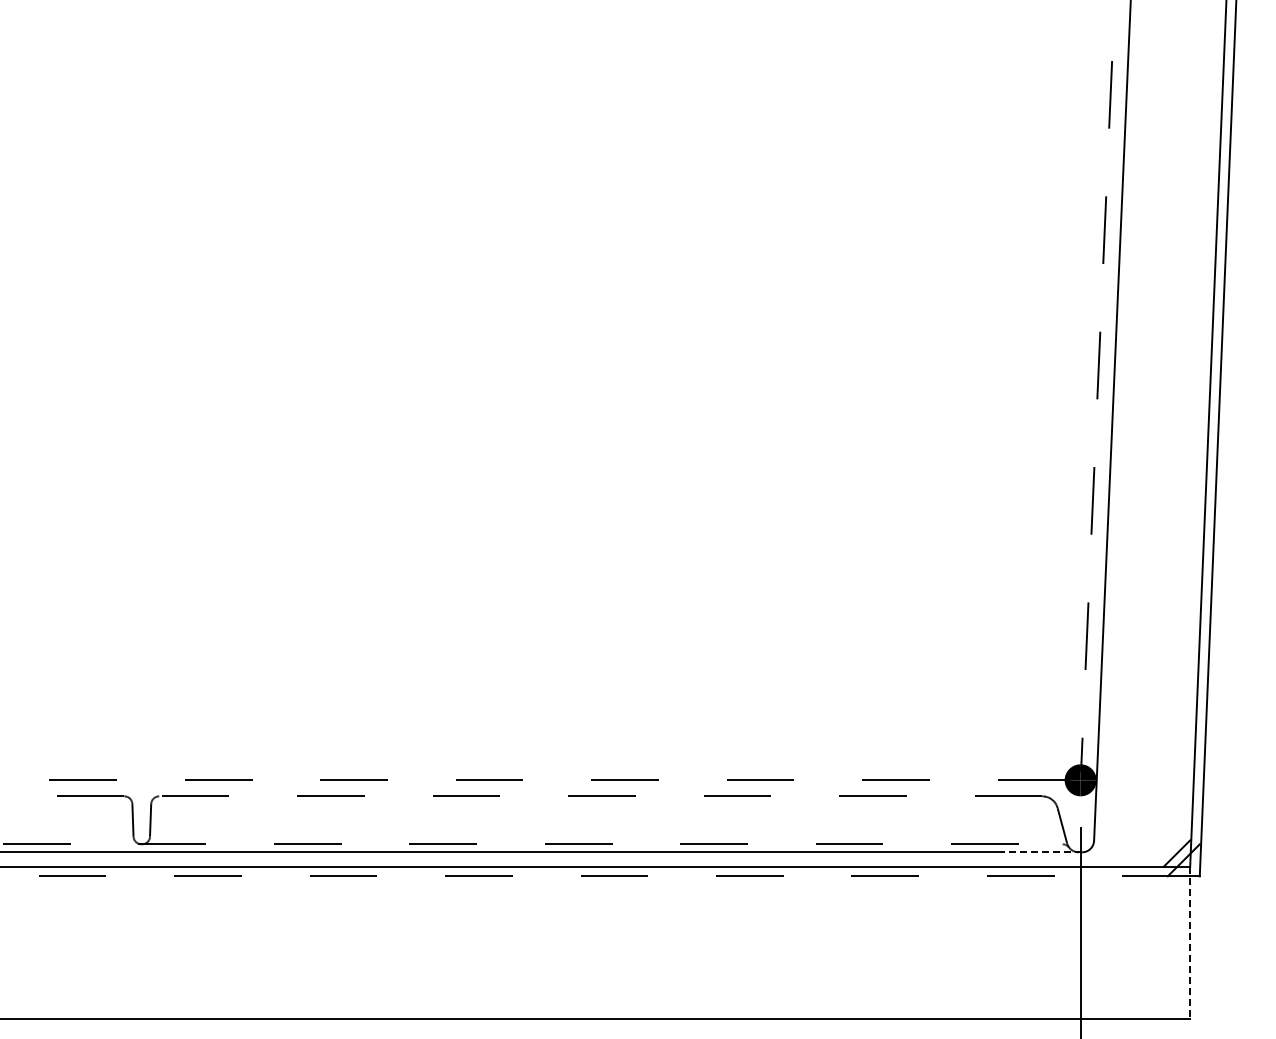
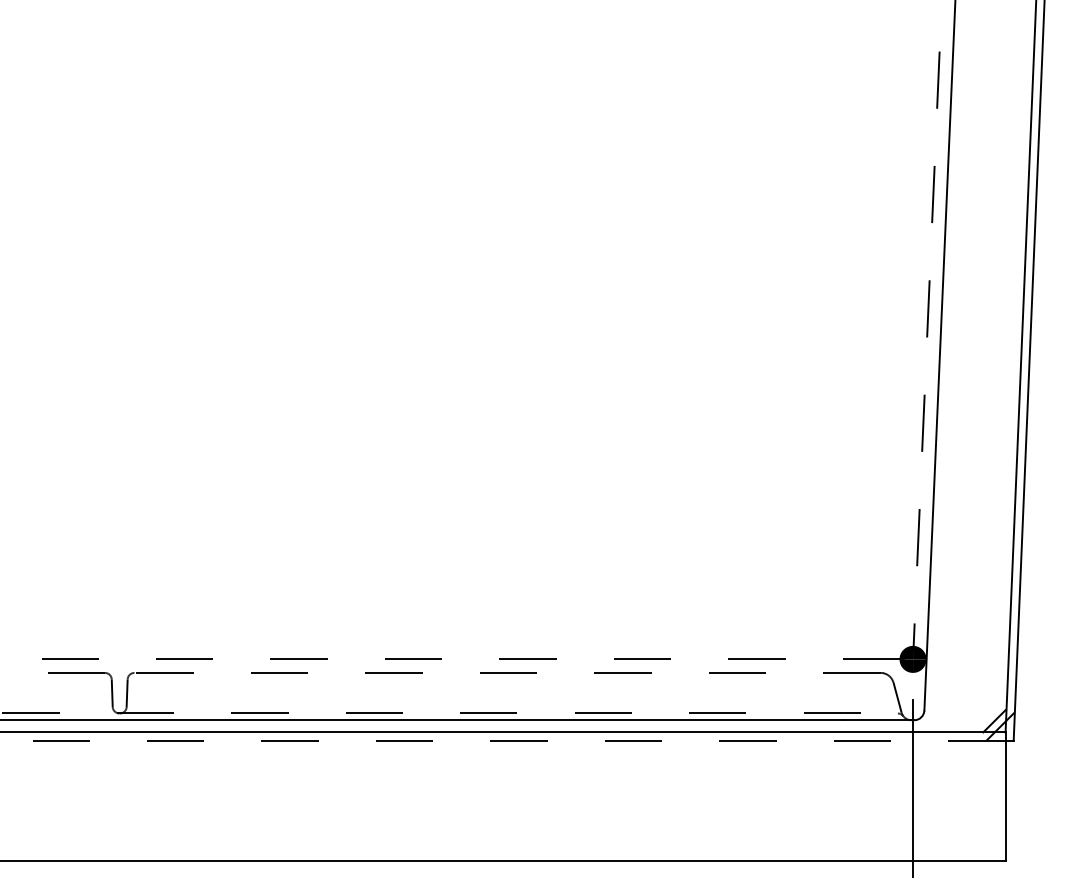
line: (1040, 852) -> (879, 720), dashed -> solid
line: (1190, 943) -> (1005, 797), dashed -> solid

